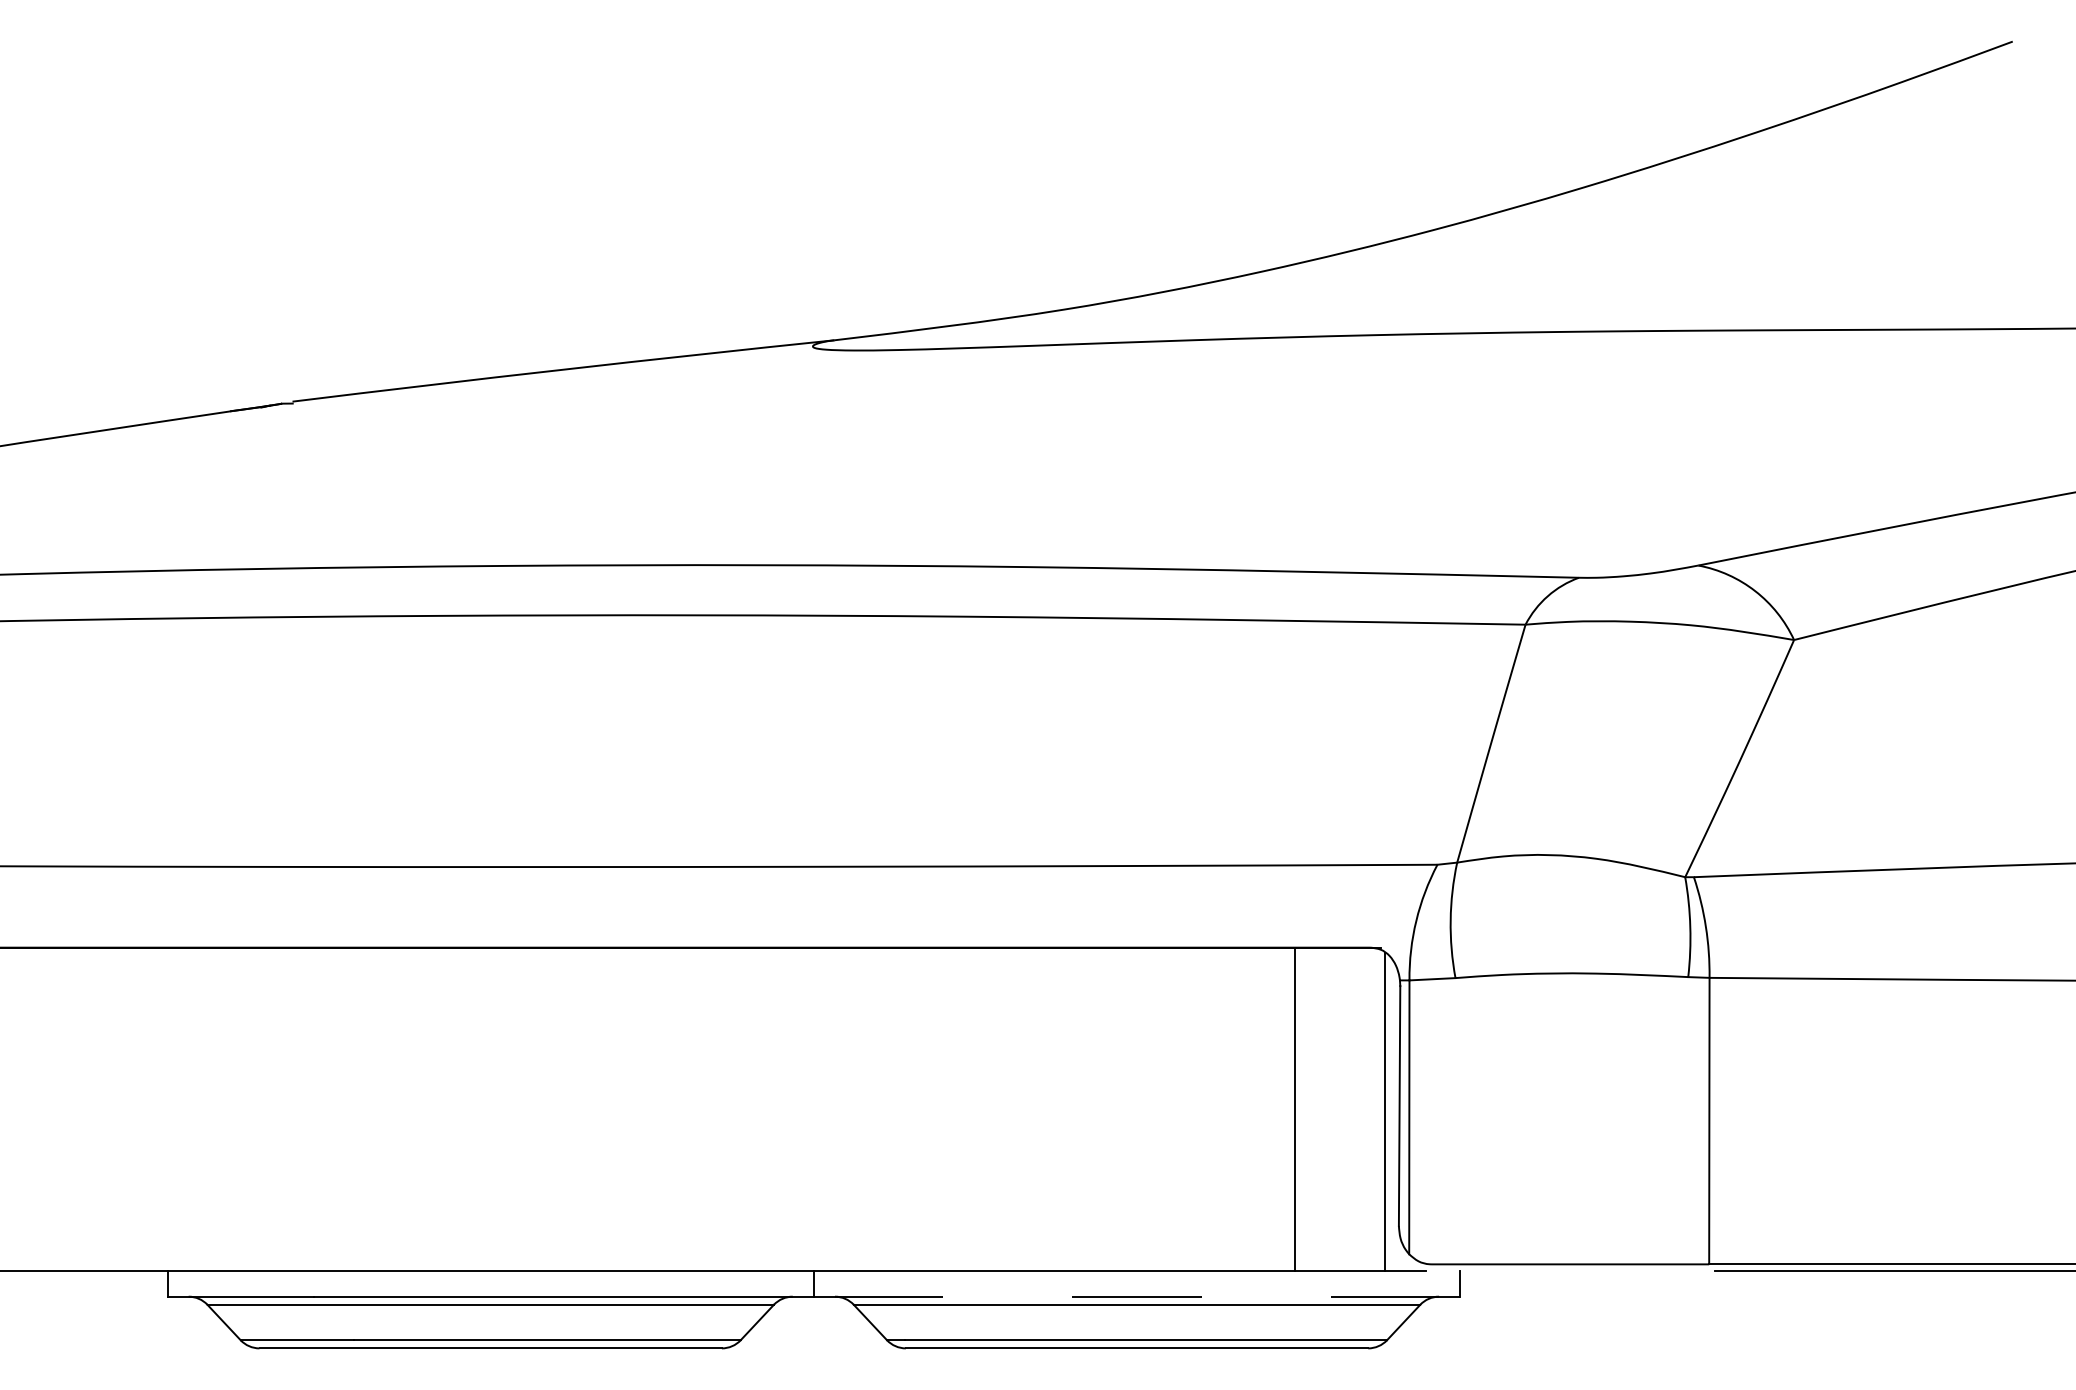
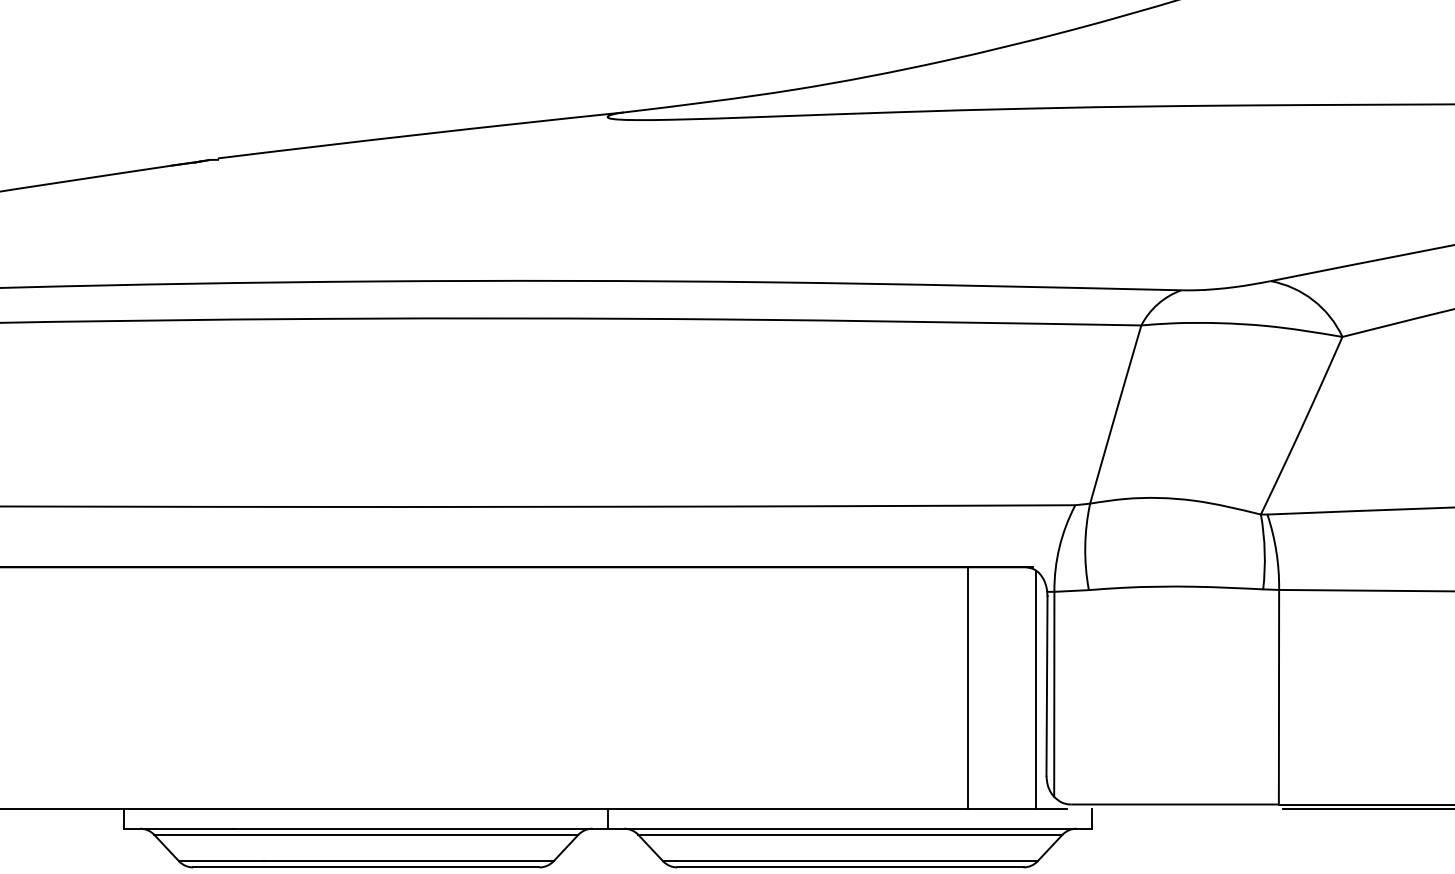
line: (1148, 1296) -> (858, 828), dashed -> solid

